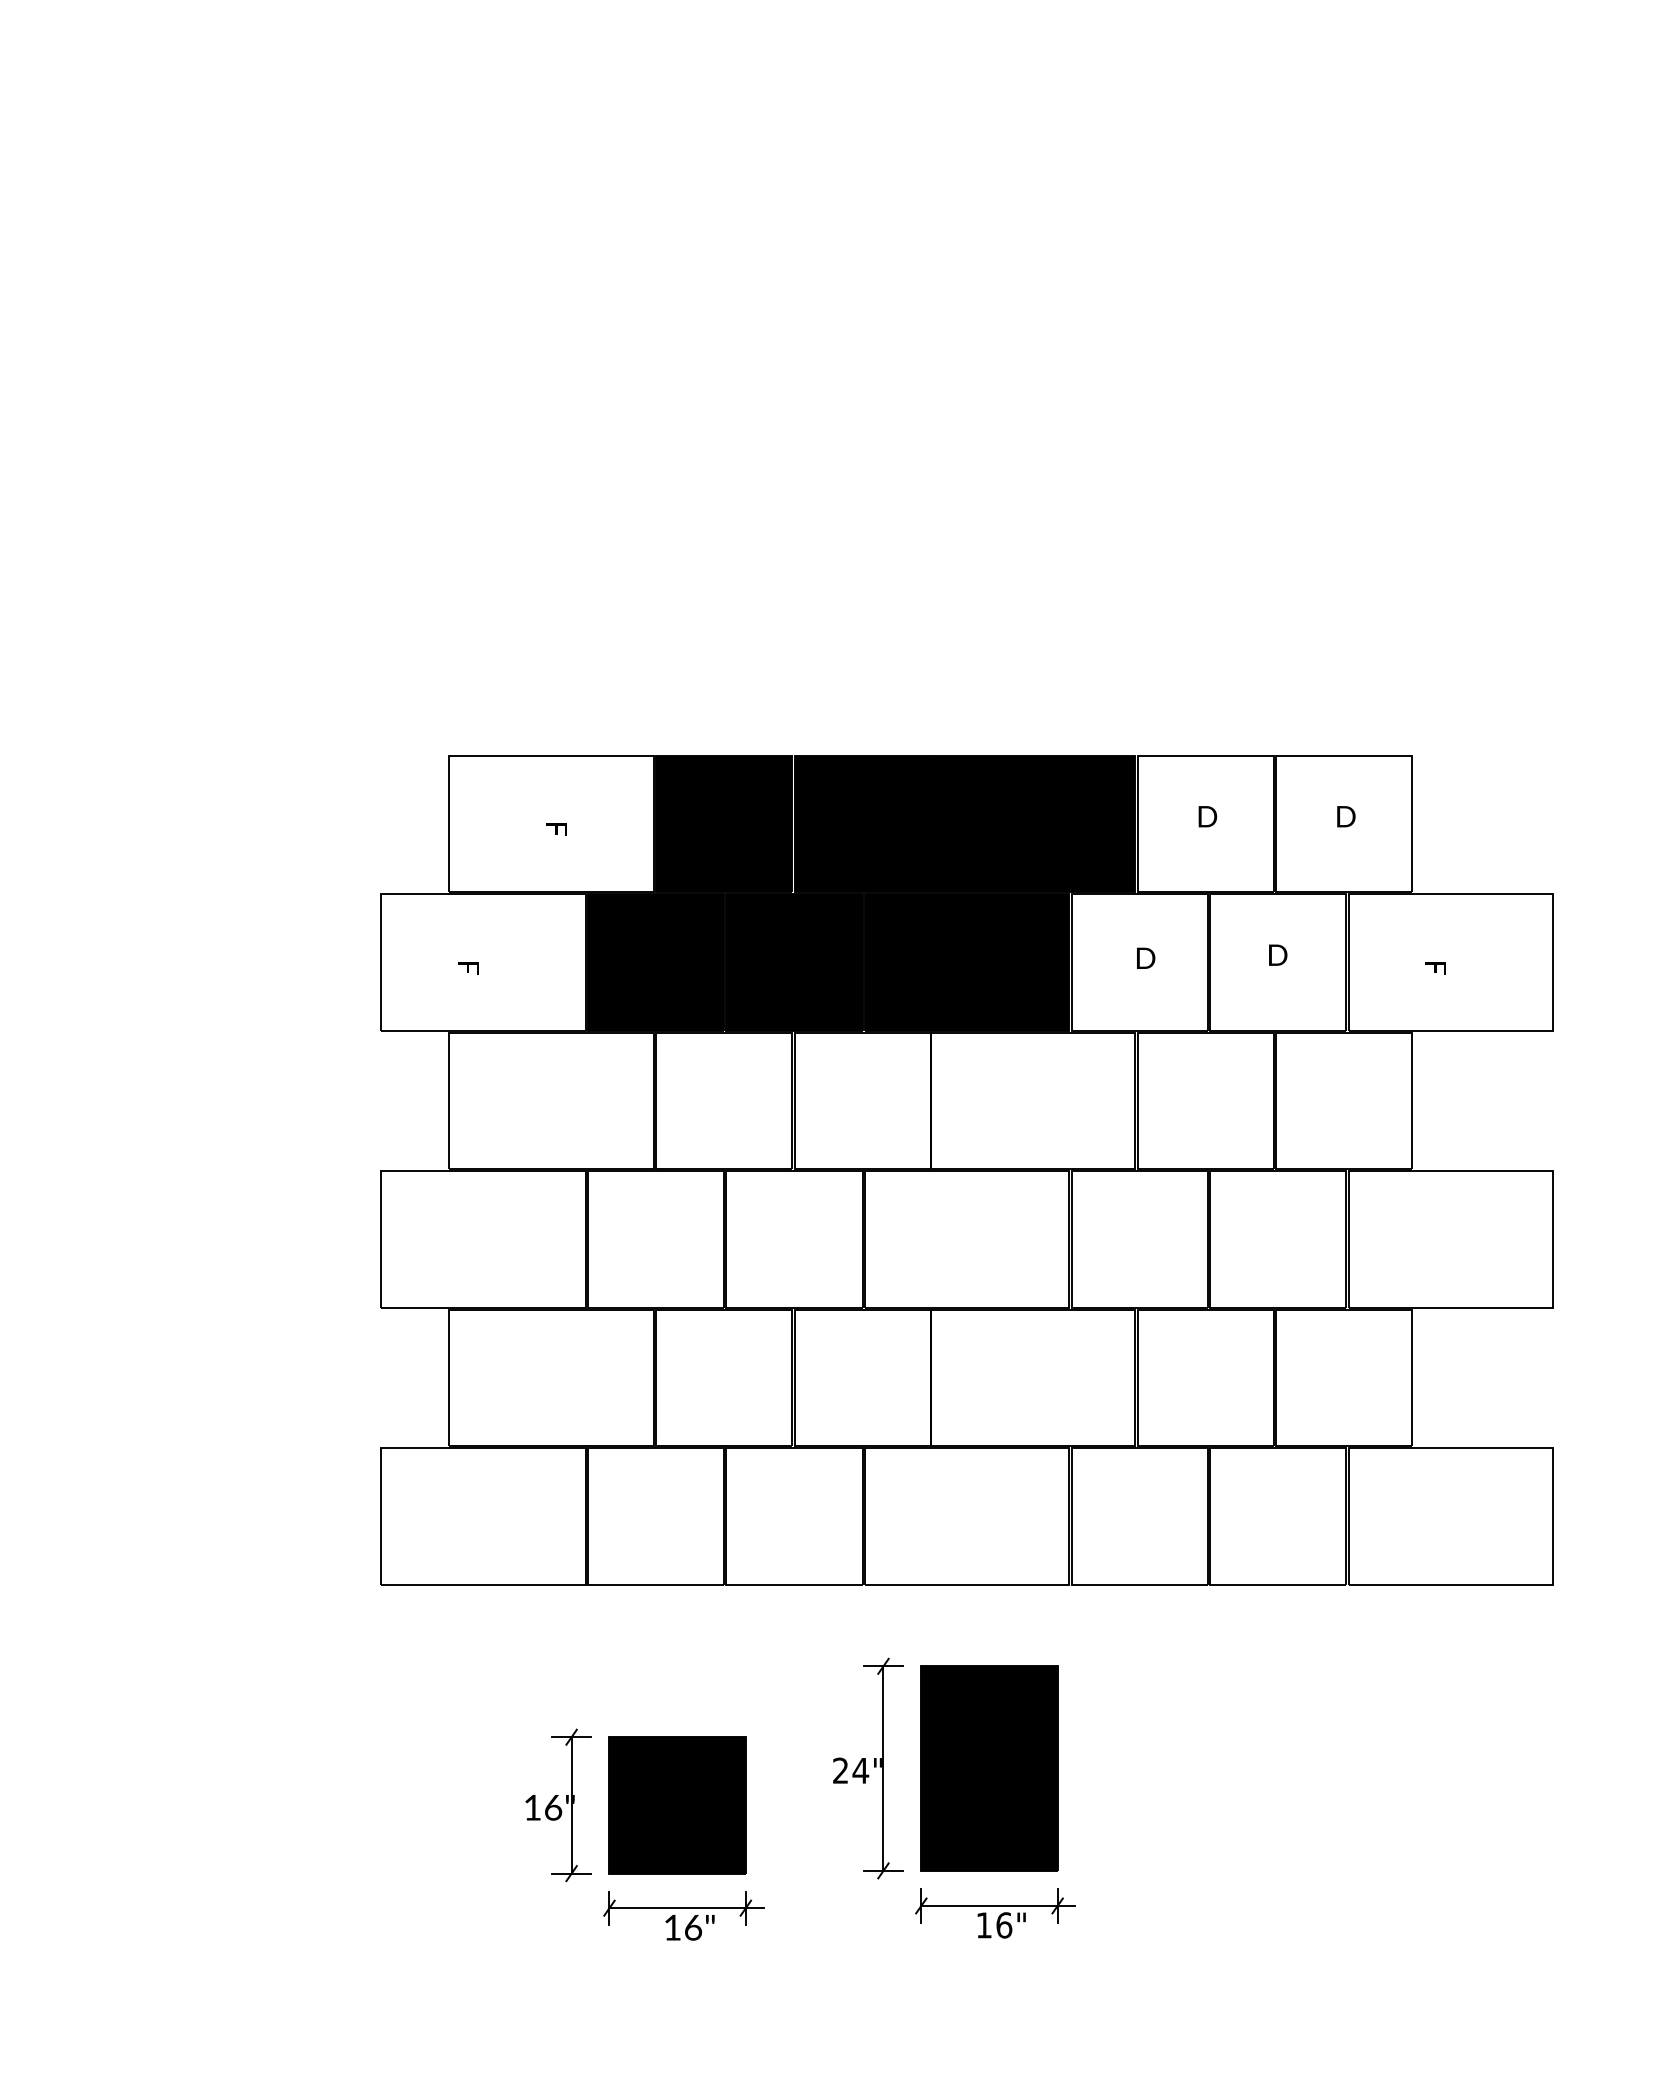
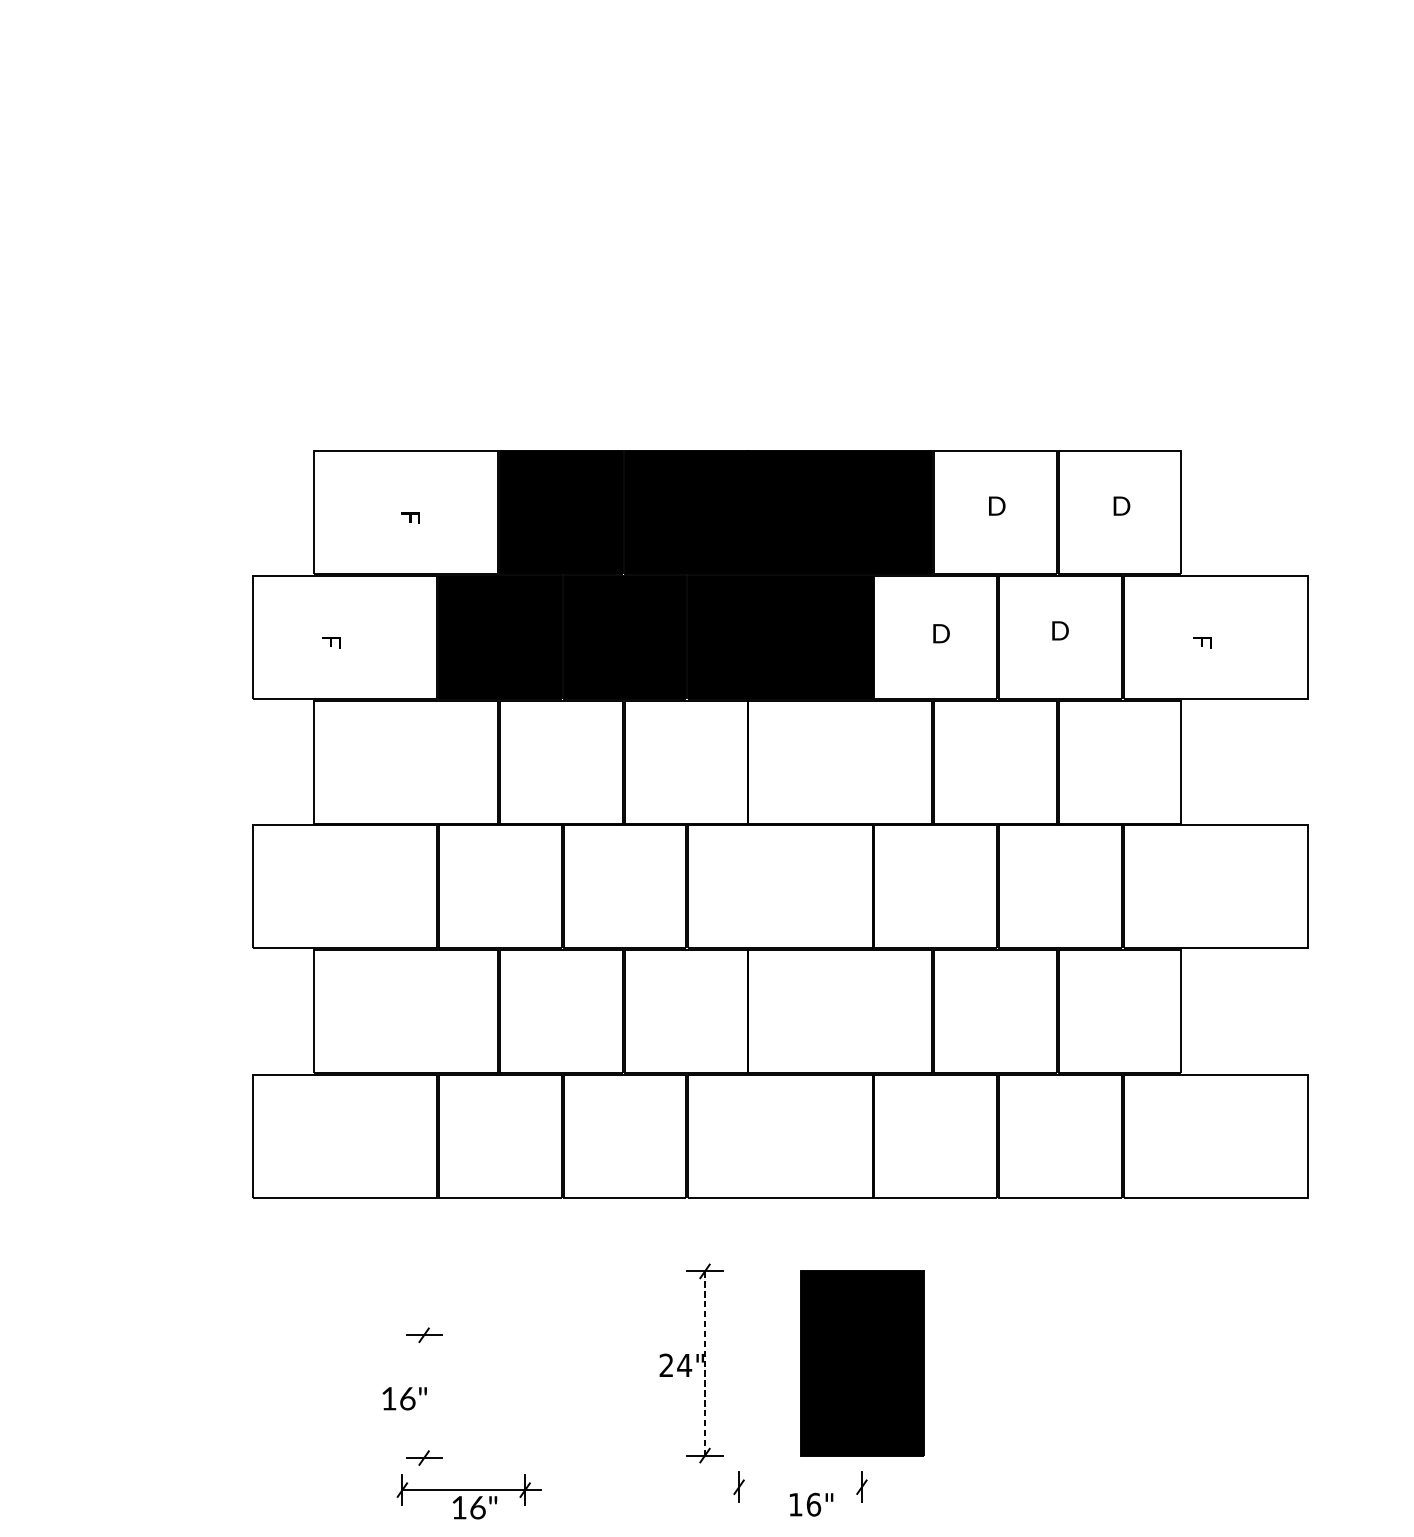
part: (989, 1768) -> (862, 1363), moved
line: (883, 1769) -> (705, 1364), solid -> dashed
line: (571, 1805) -> (424, 1396), removed
part: (677, 1805) -> (519, 1396), removed
line: (998, 1905) -> (808, 1486), removed
part: (683, 1908) -> (469, 1490), moved

